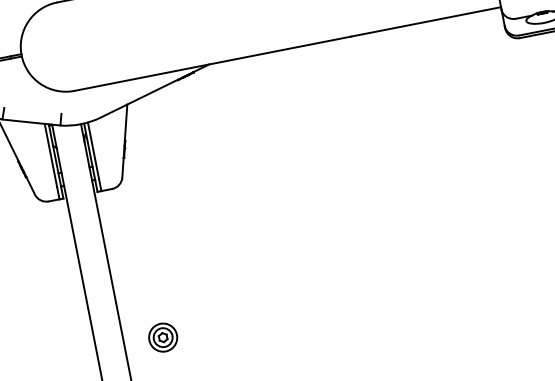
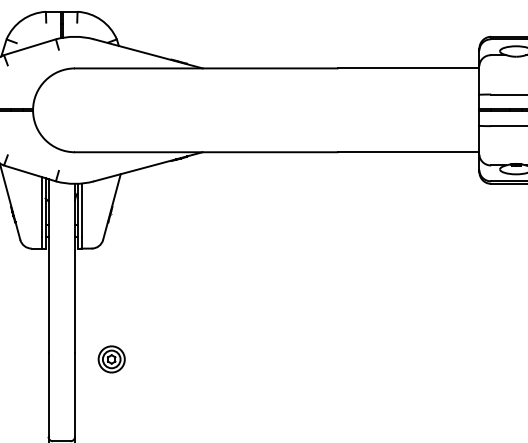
part: (162, 337) -> (111, 359), moved

